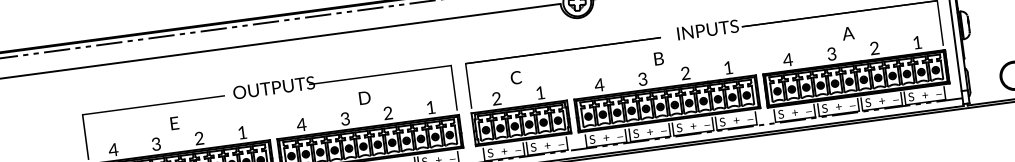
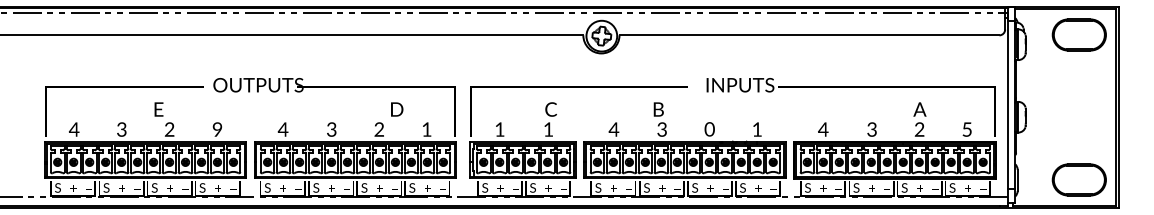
text: (847, 33) -> (919, 109), moved
text: (916, 42) -> (966, 129), 1 -> 5
text: (658, 58) -> (658, 109), moved
text: (685, 73) -> (709, 129), 2 -> 0
text: (515, 77) -> (550, 109), moved
text: (365, 97) -> (397, 109), moved
text: (496, 98) -> (499, 129), 2 -> 1
text: (174, 123) -> (158, 109), moved
text: (242, 132) -> (217, 129), 1 -> 9

